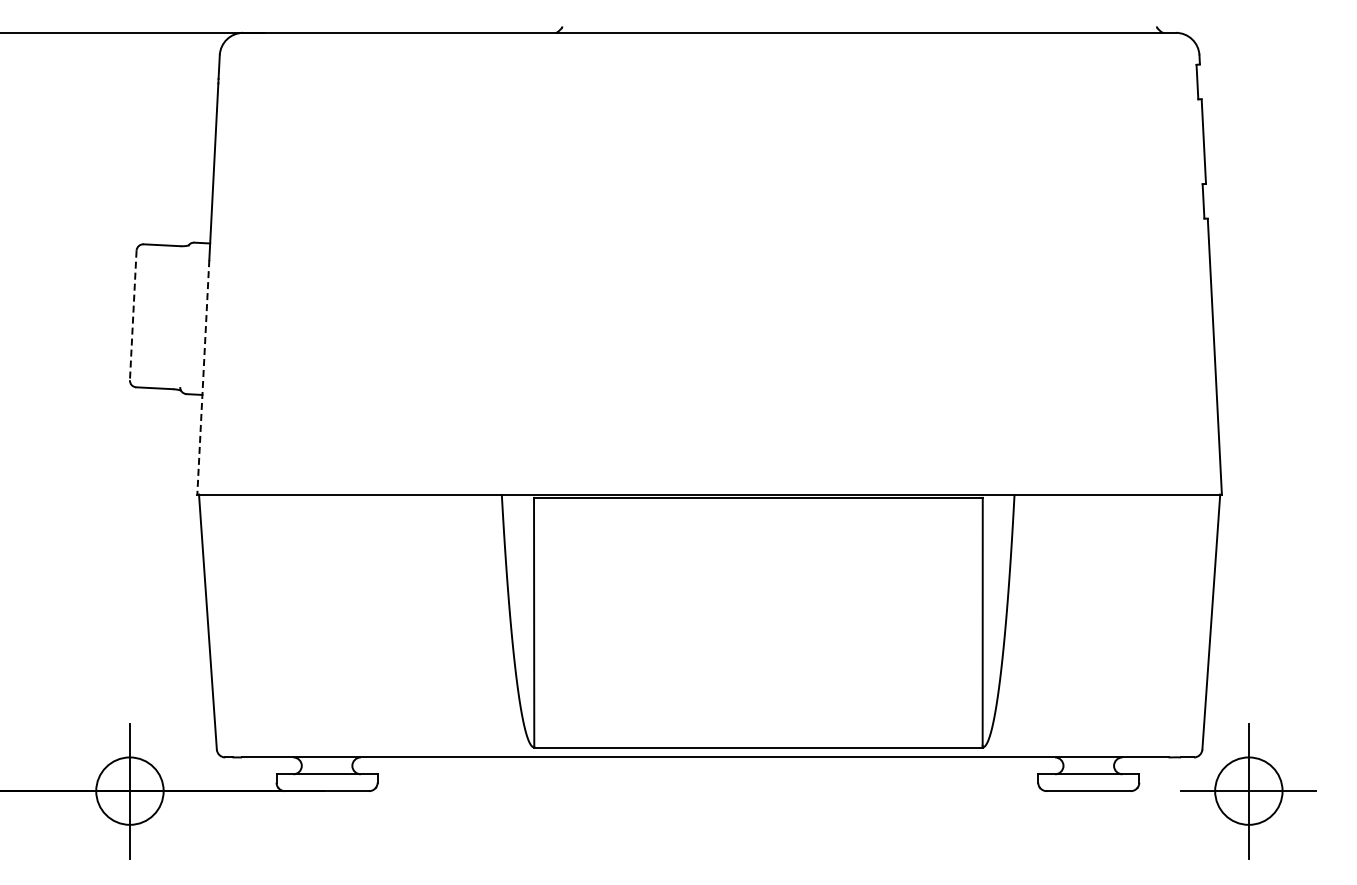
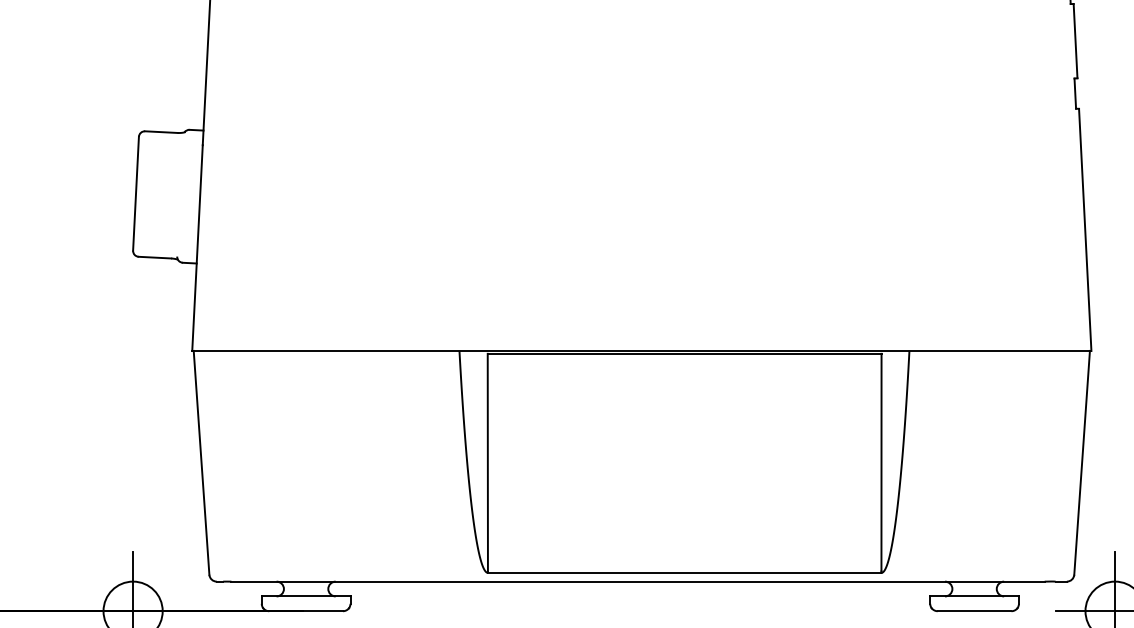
line: (133, 315) -> (136, 193), dashed -> solid
line: (203, 377) -> (197, 248), dashed -> solid

